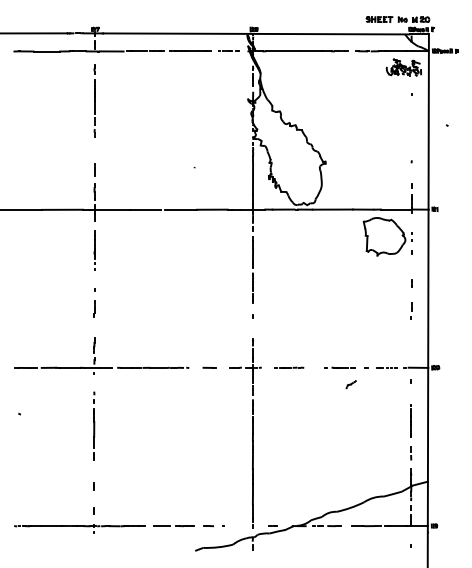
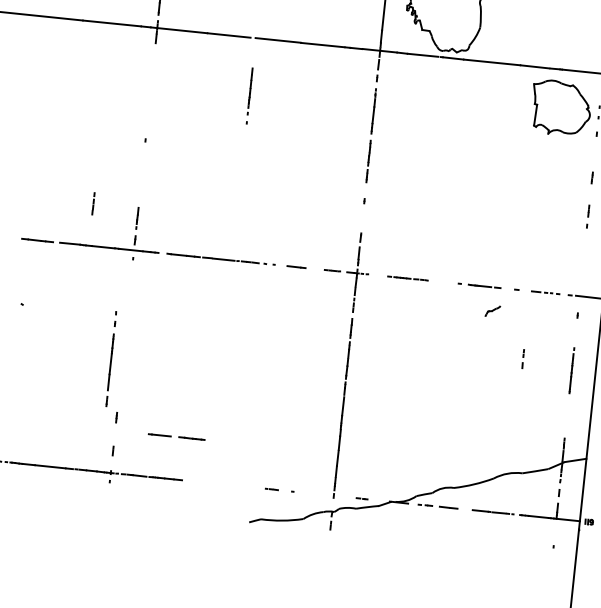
line: (94, 250) -> (249, 95), moved
line: (94, 308) -> (93, 203), moved
line: (94, 425) -> (111, 358), moved
line: (411, 452) -> (523, 358), moved
line: (175, 526) -> (178, 437), moved

